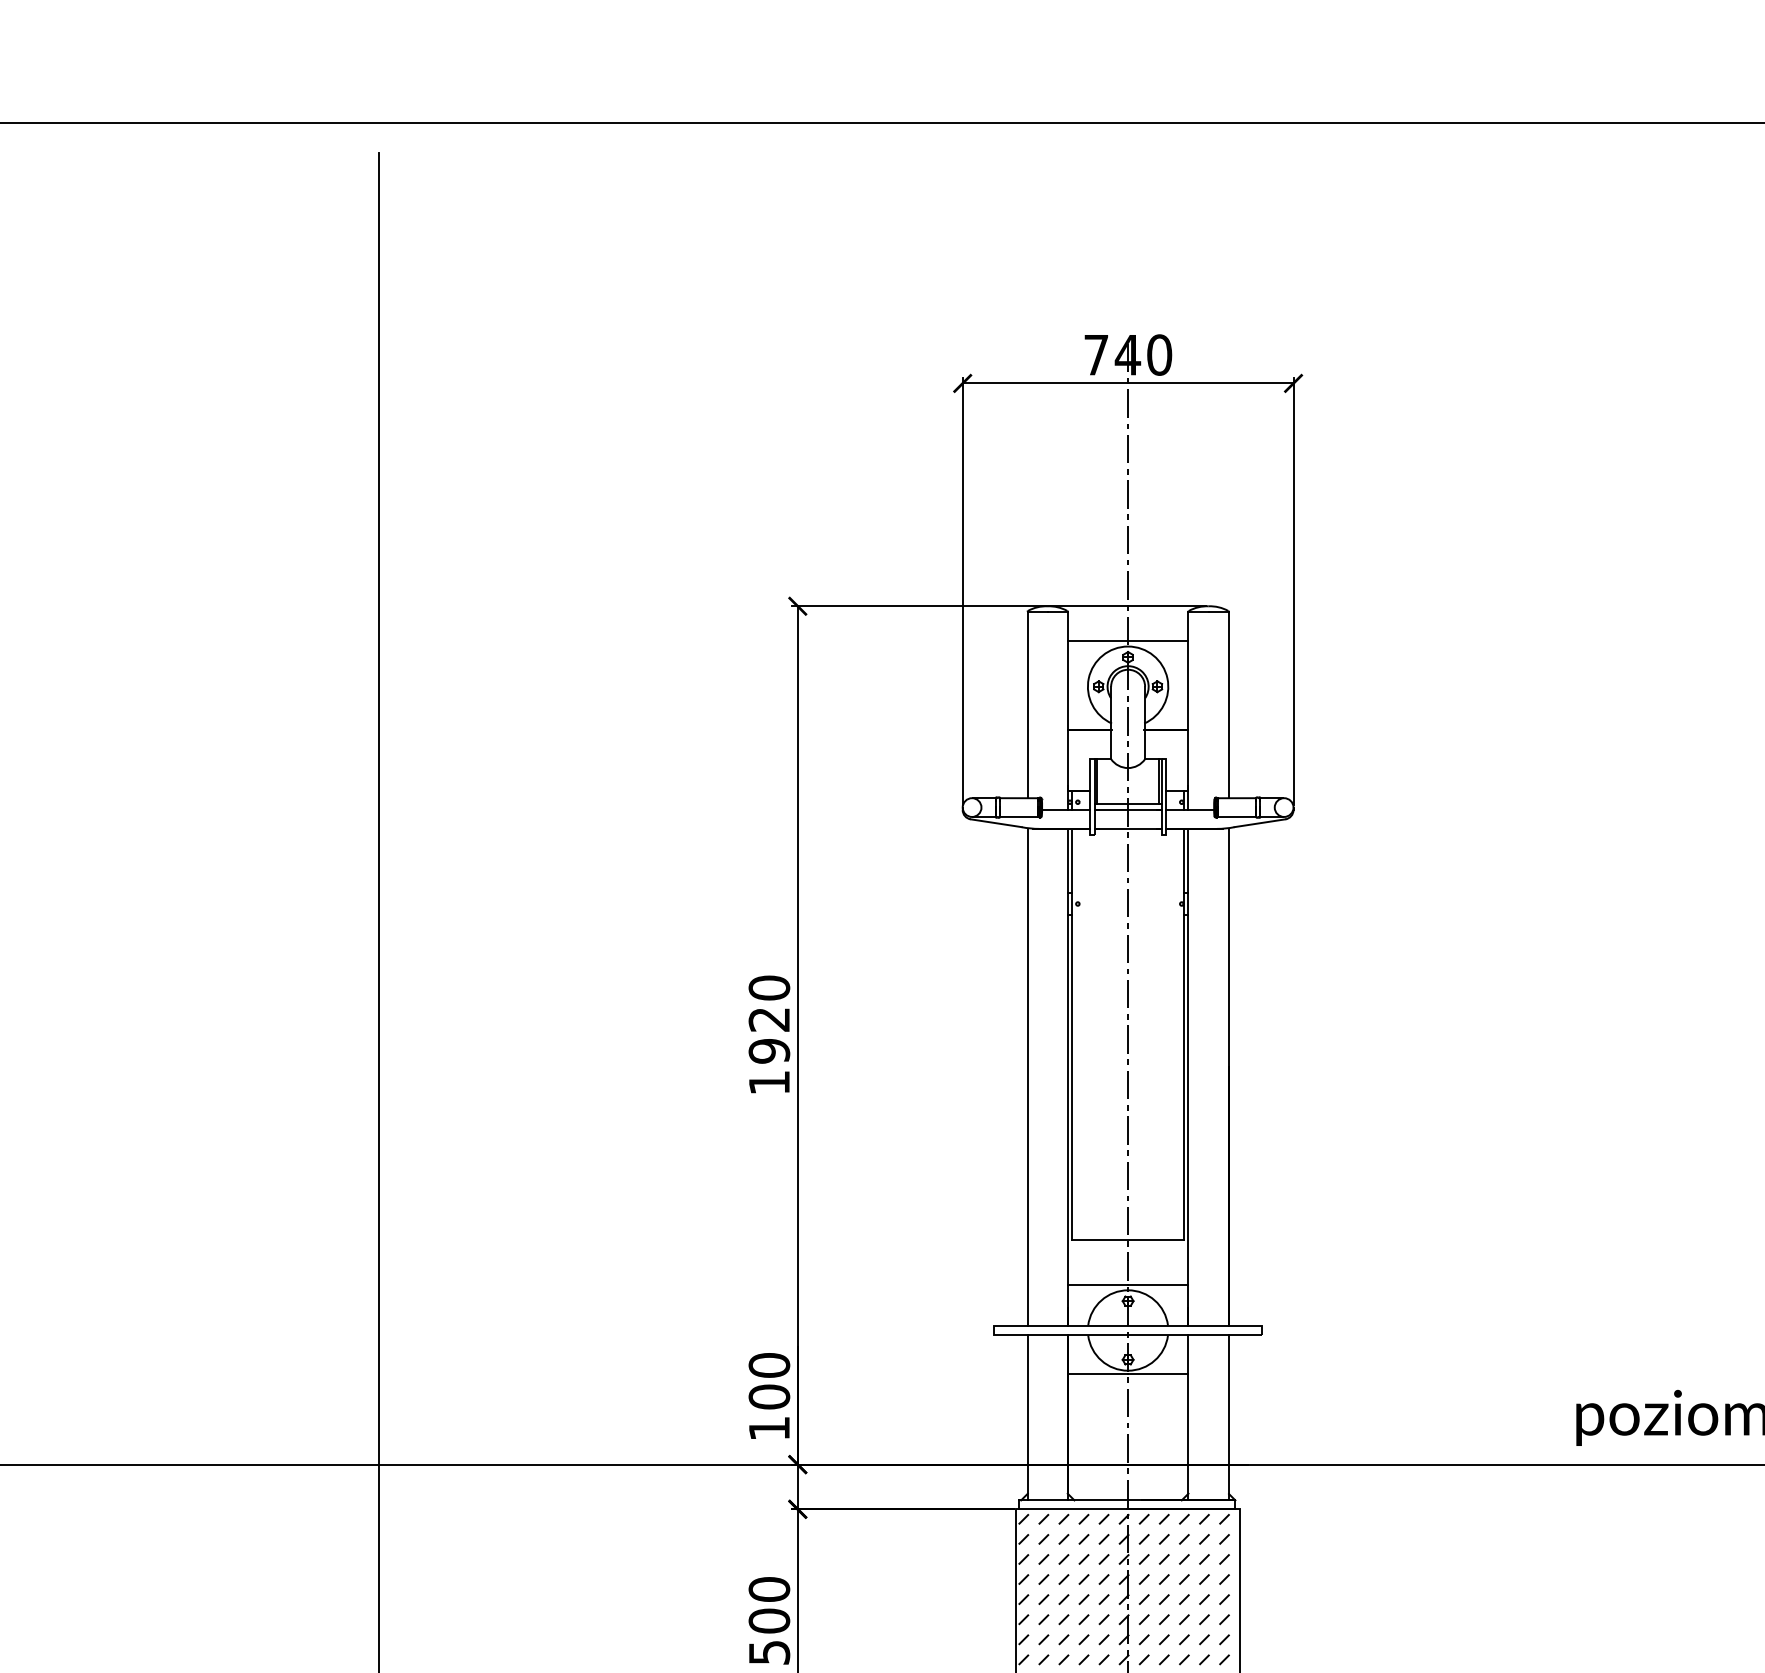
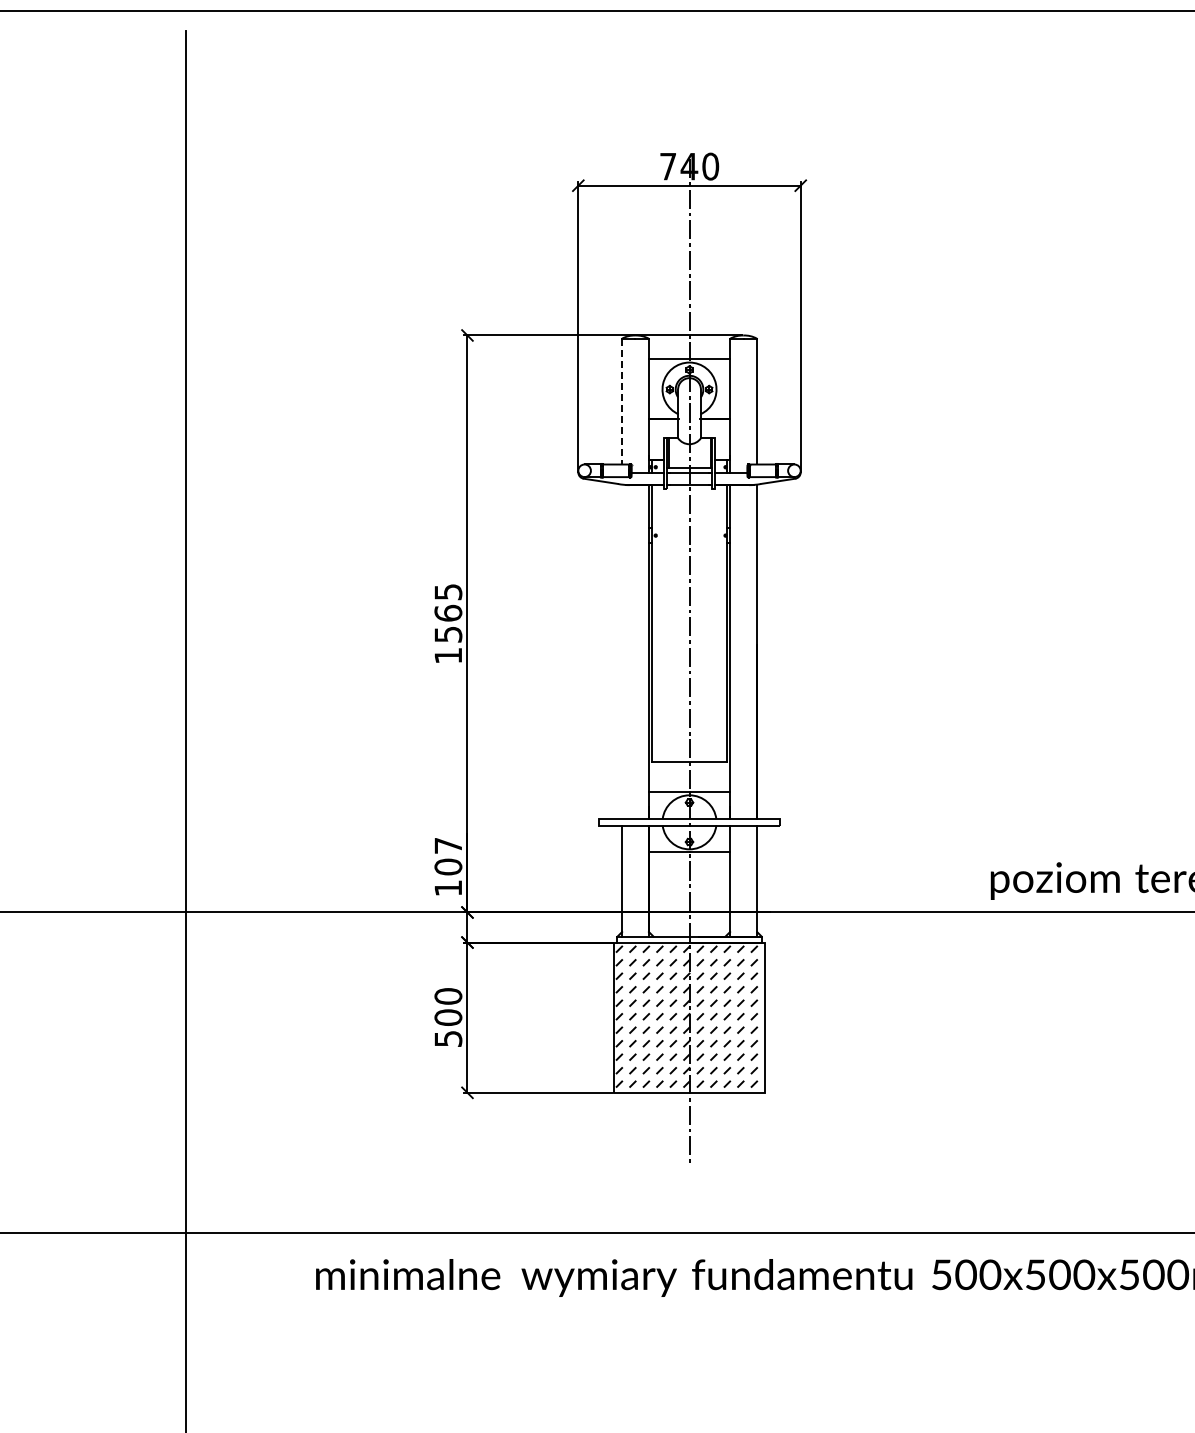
line: (1026, 704) -> (621, 401), solid -> dashed
text: (769, 1019) -> (448, 613), 1920 -> 1565
line: (1026, 1077) -> (621, 652), removed
text: (769, 1364) -> (448, 845), 100 -> 107

